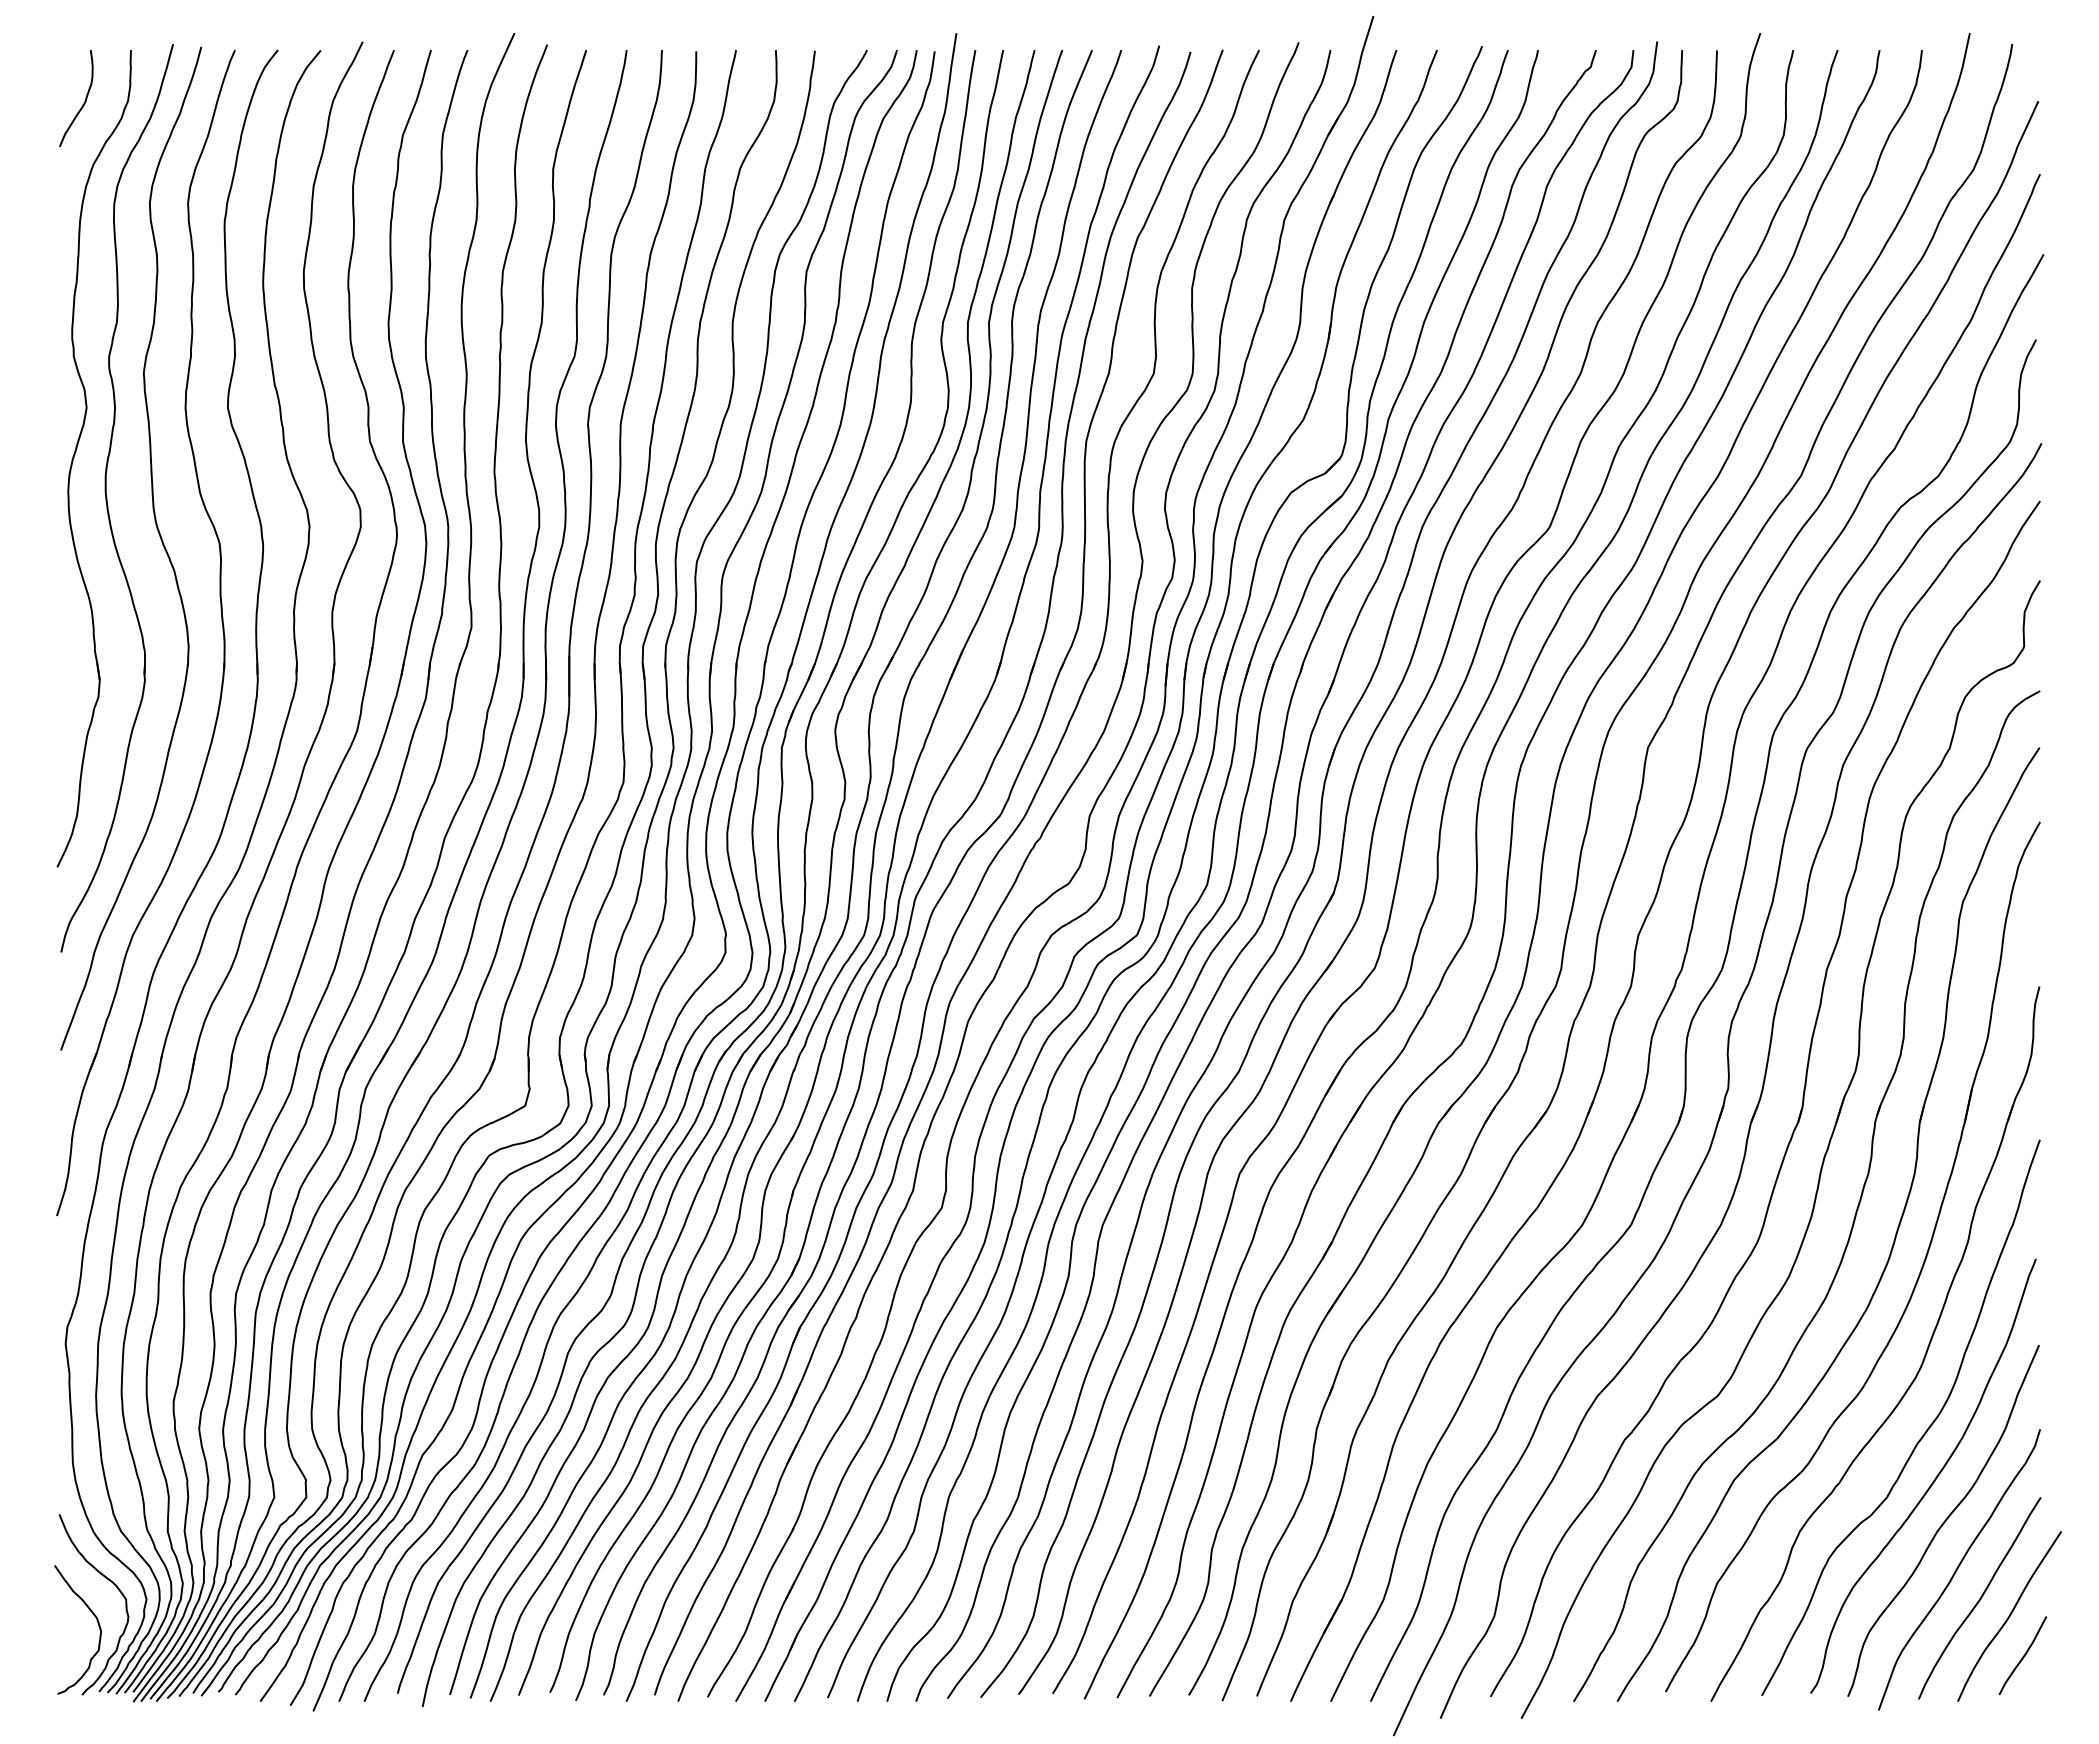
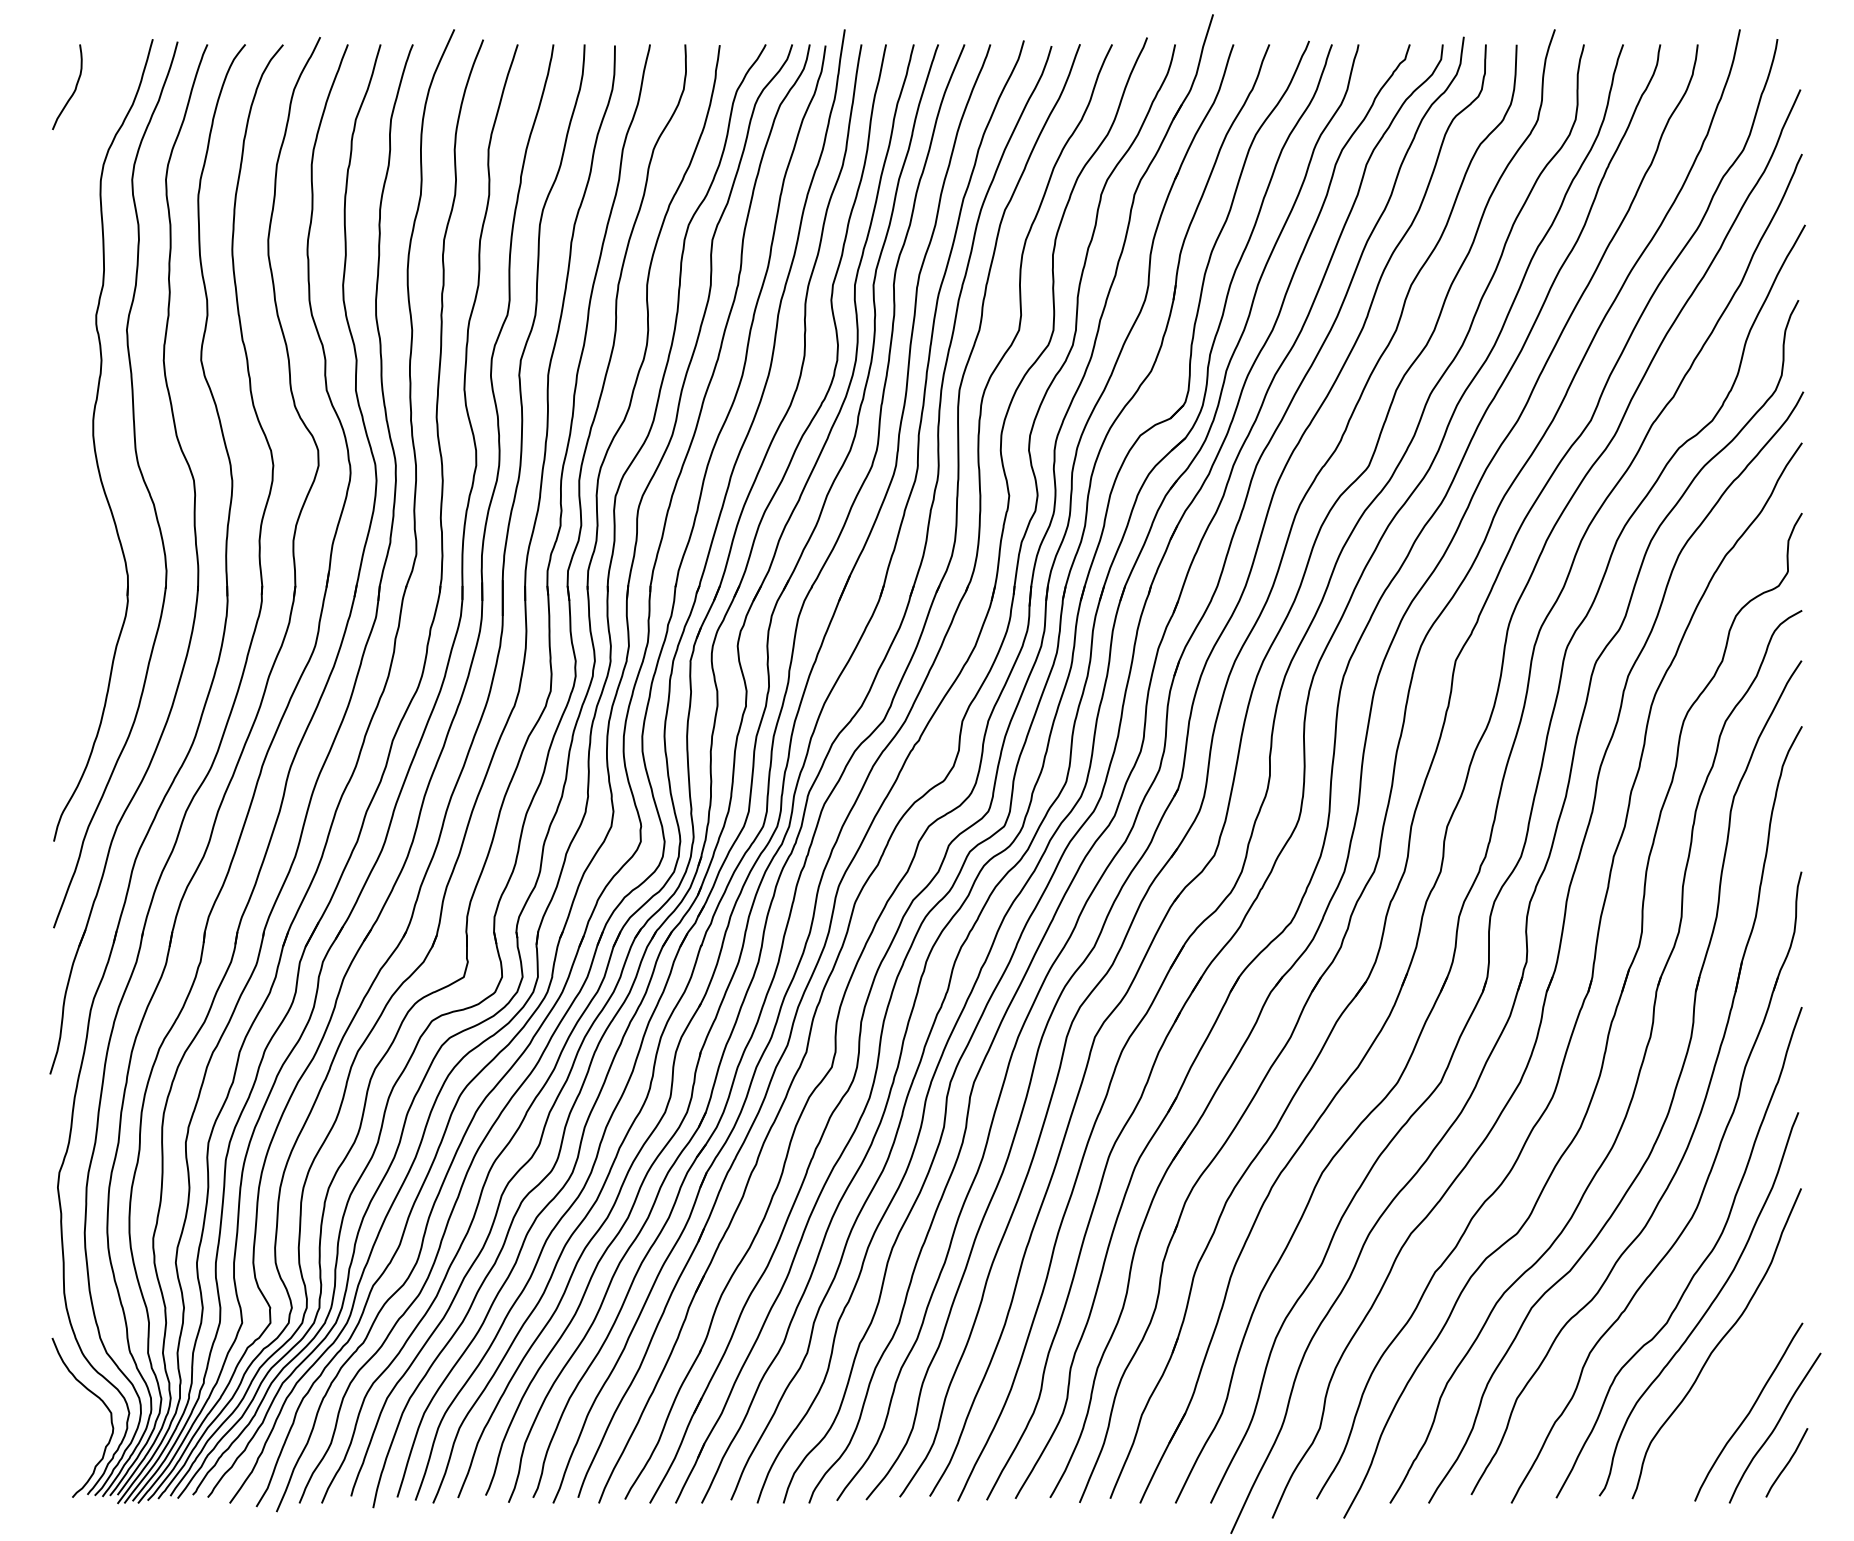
part: (76, 452) -> (67, 399), removed
curve: (1958, 1568) -> (1730, 1385), removed
curve: (97, 1623) -> (86, 1434), removed

